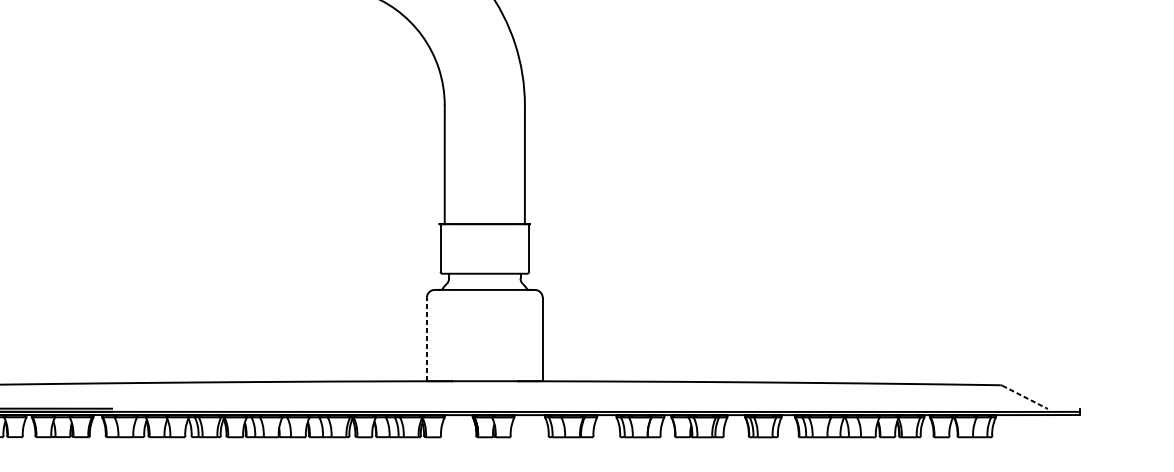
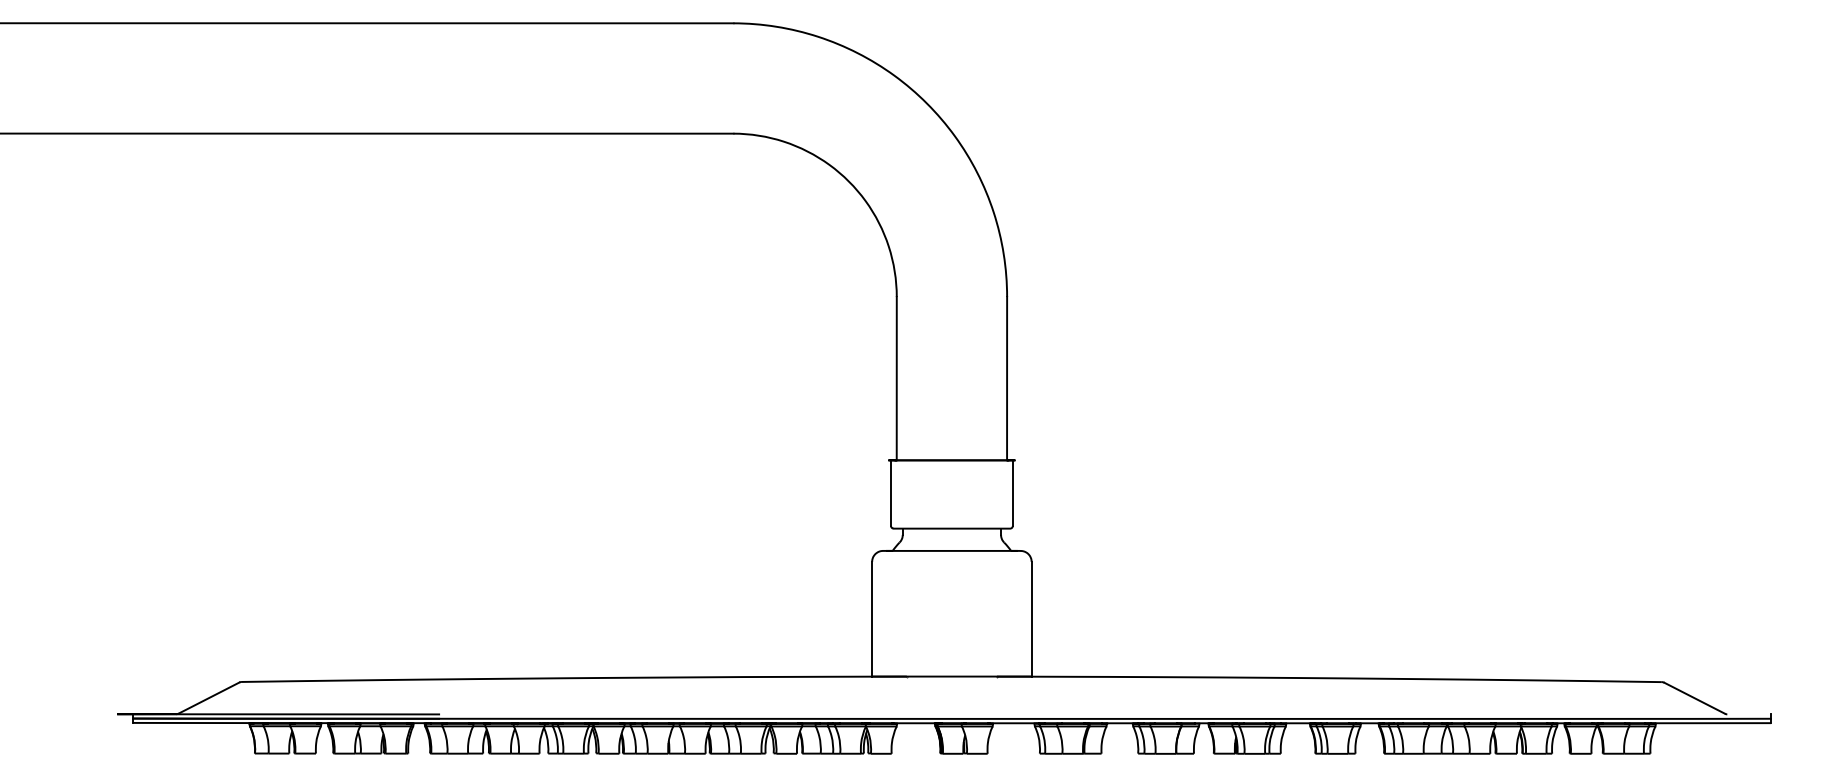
line: (427, 339) -> (872, 618), dashed -> solid
line: (1024, 397) -> (1695, 698), dashed -> solid

